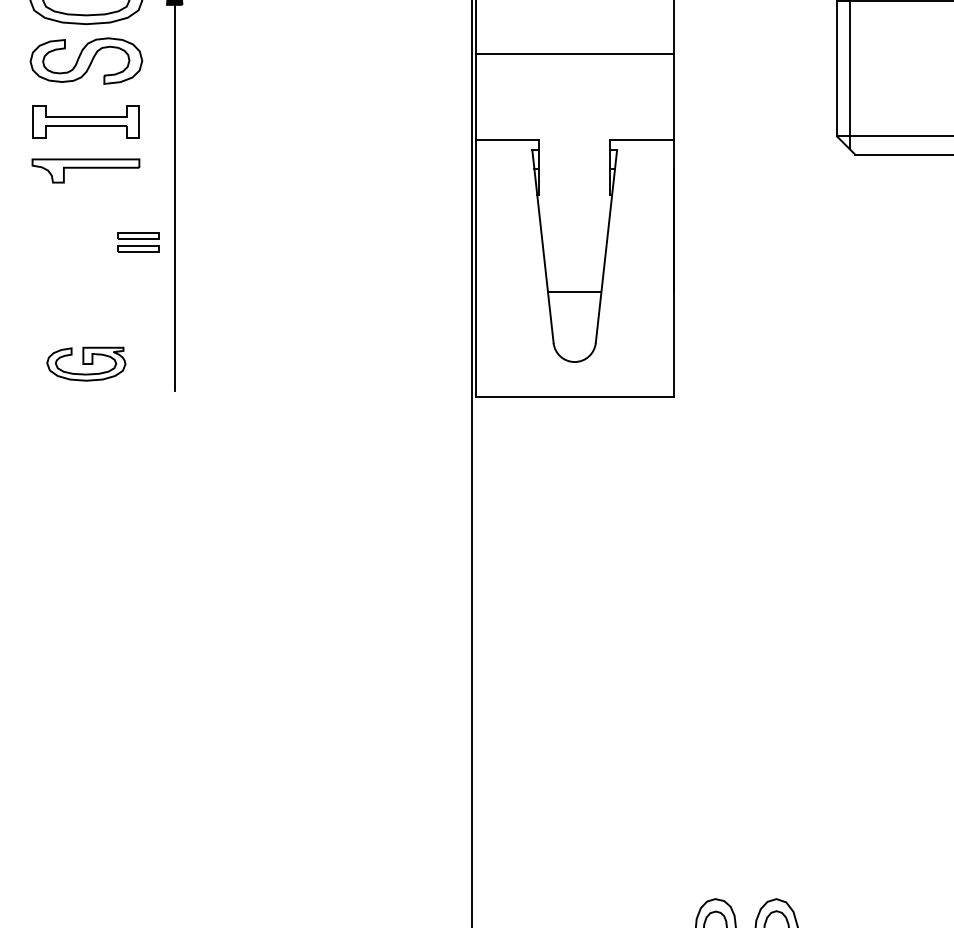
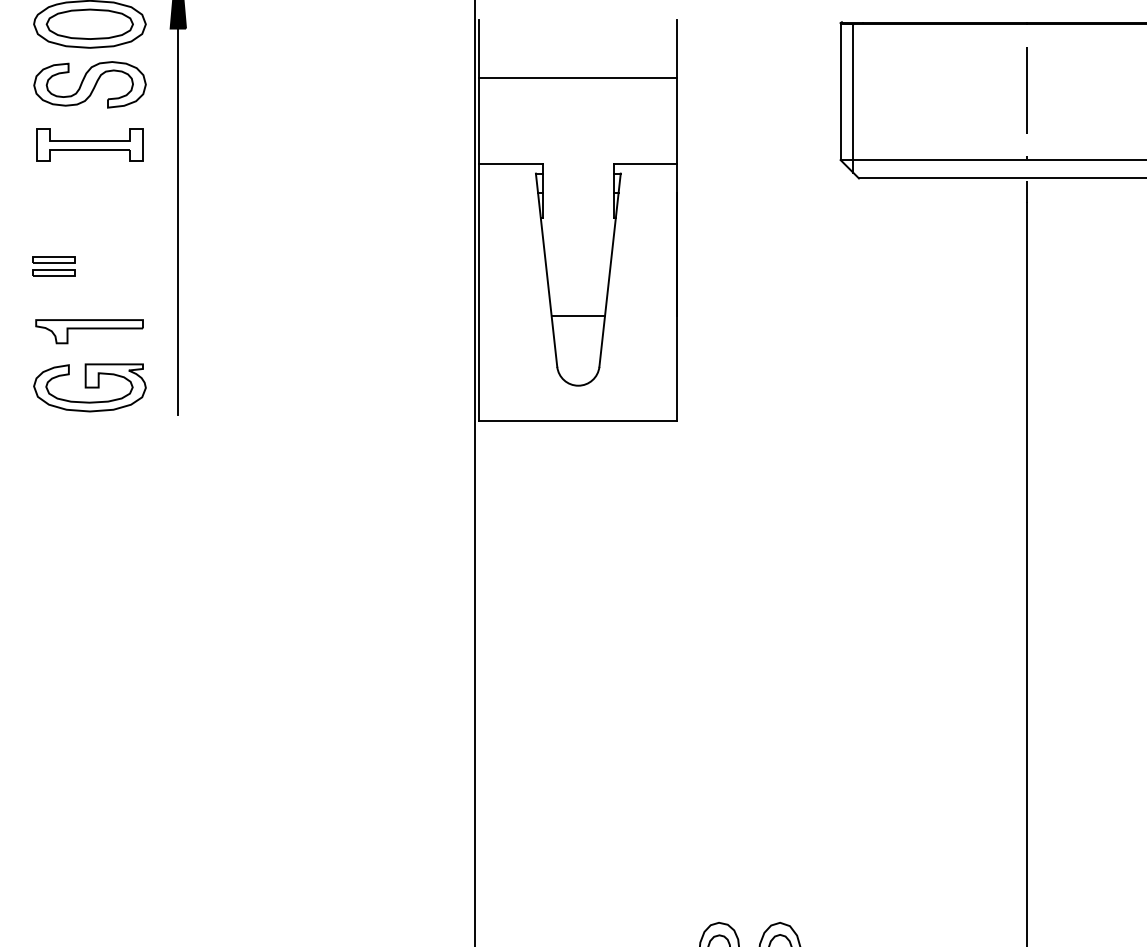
part: (85, 170) -> (89, 331), moved
part: (137, 242) -> (53, 266), moved
part: (85, 363) -> (89, 387), size x1.43

